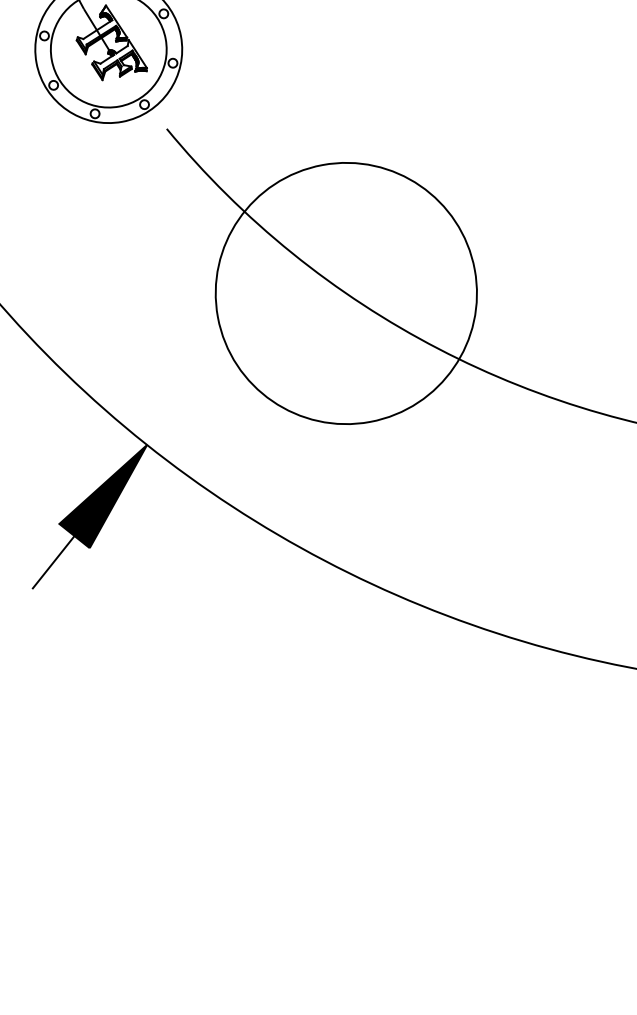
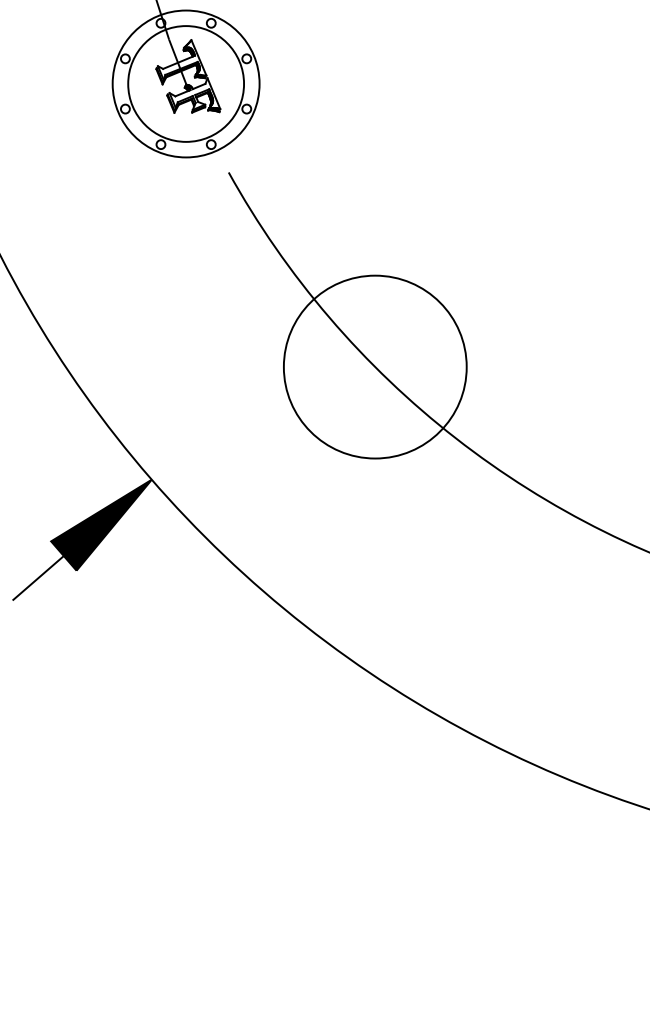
circle: (345, 293) -> (374, 366), size x0.7

